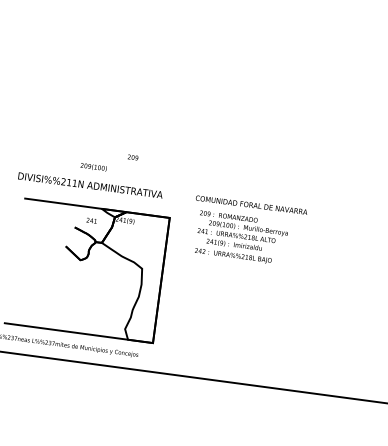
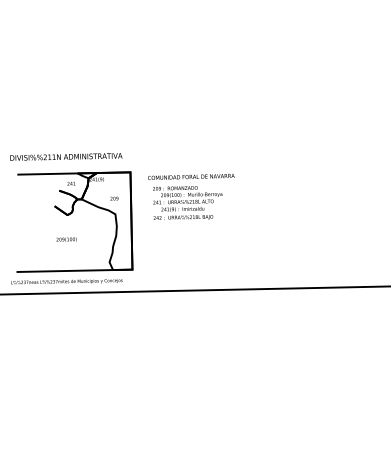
text: (133, 157) -> (114, 198), moved
text: (93, 166) -> (66, 239), moved
text: (247, 230) -> (191, 196), moved

